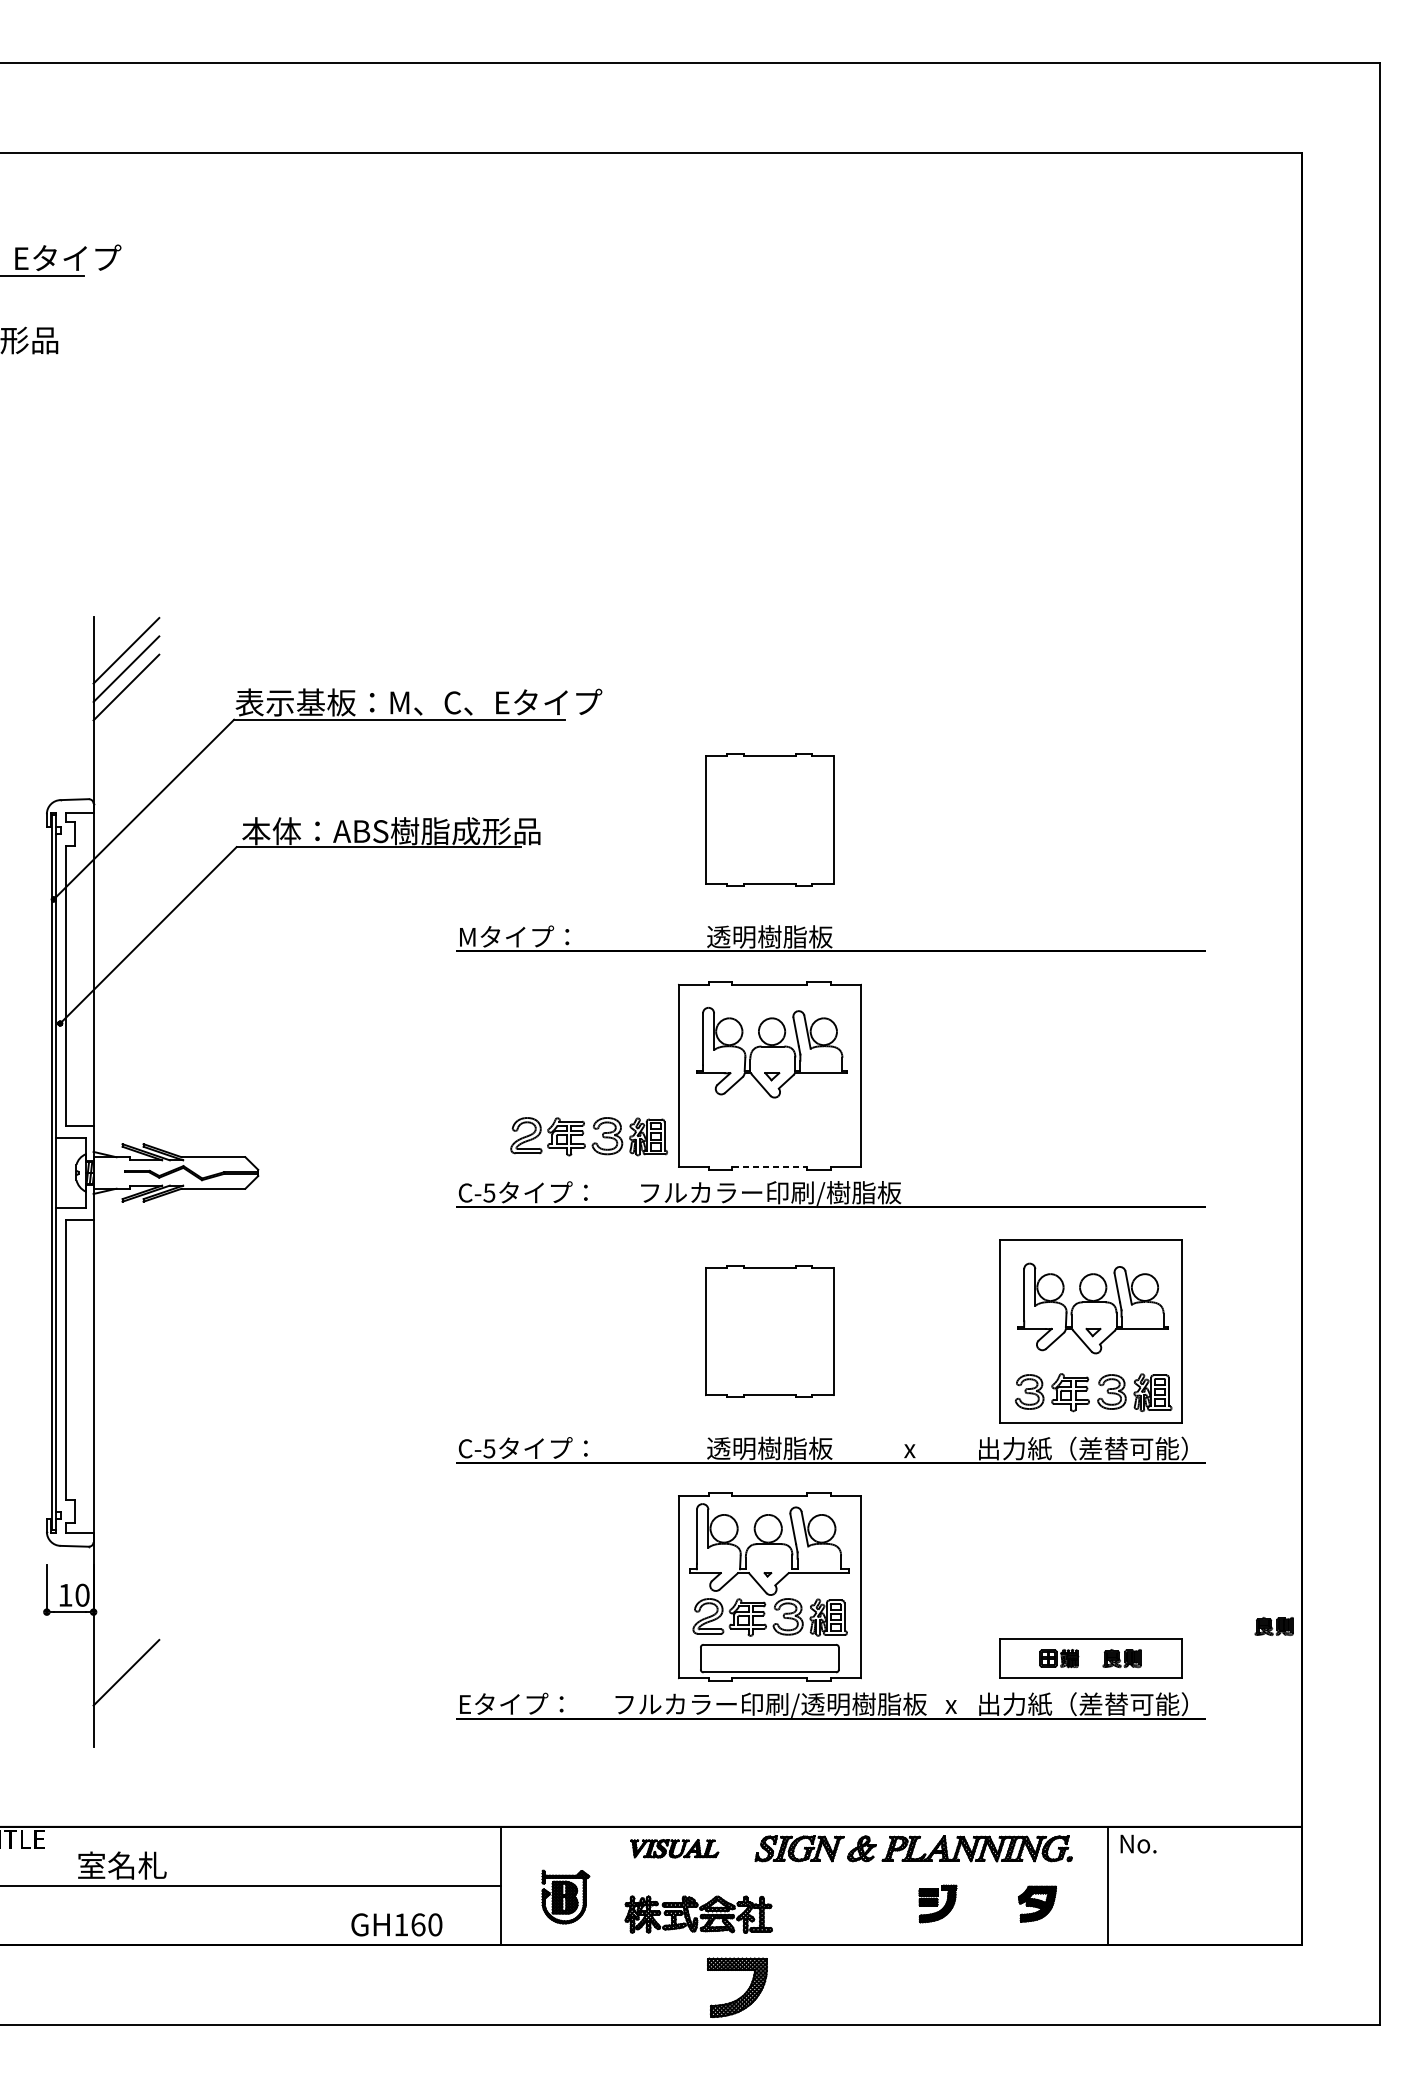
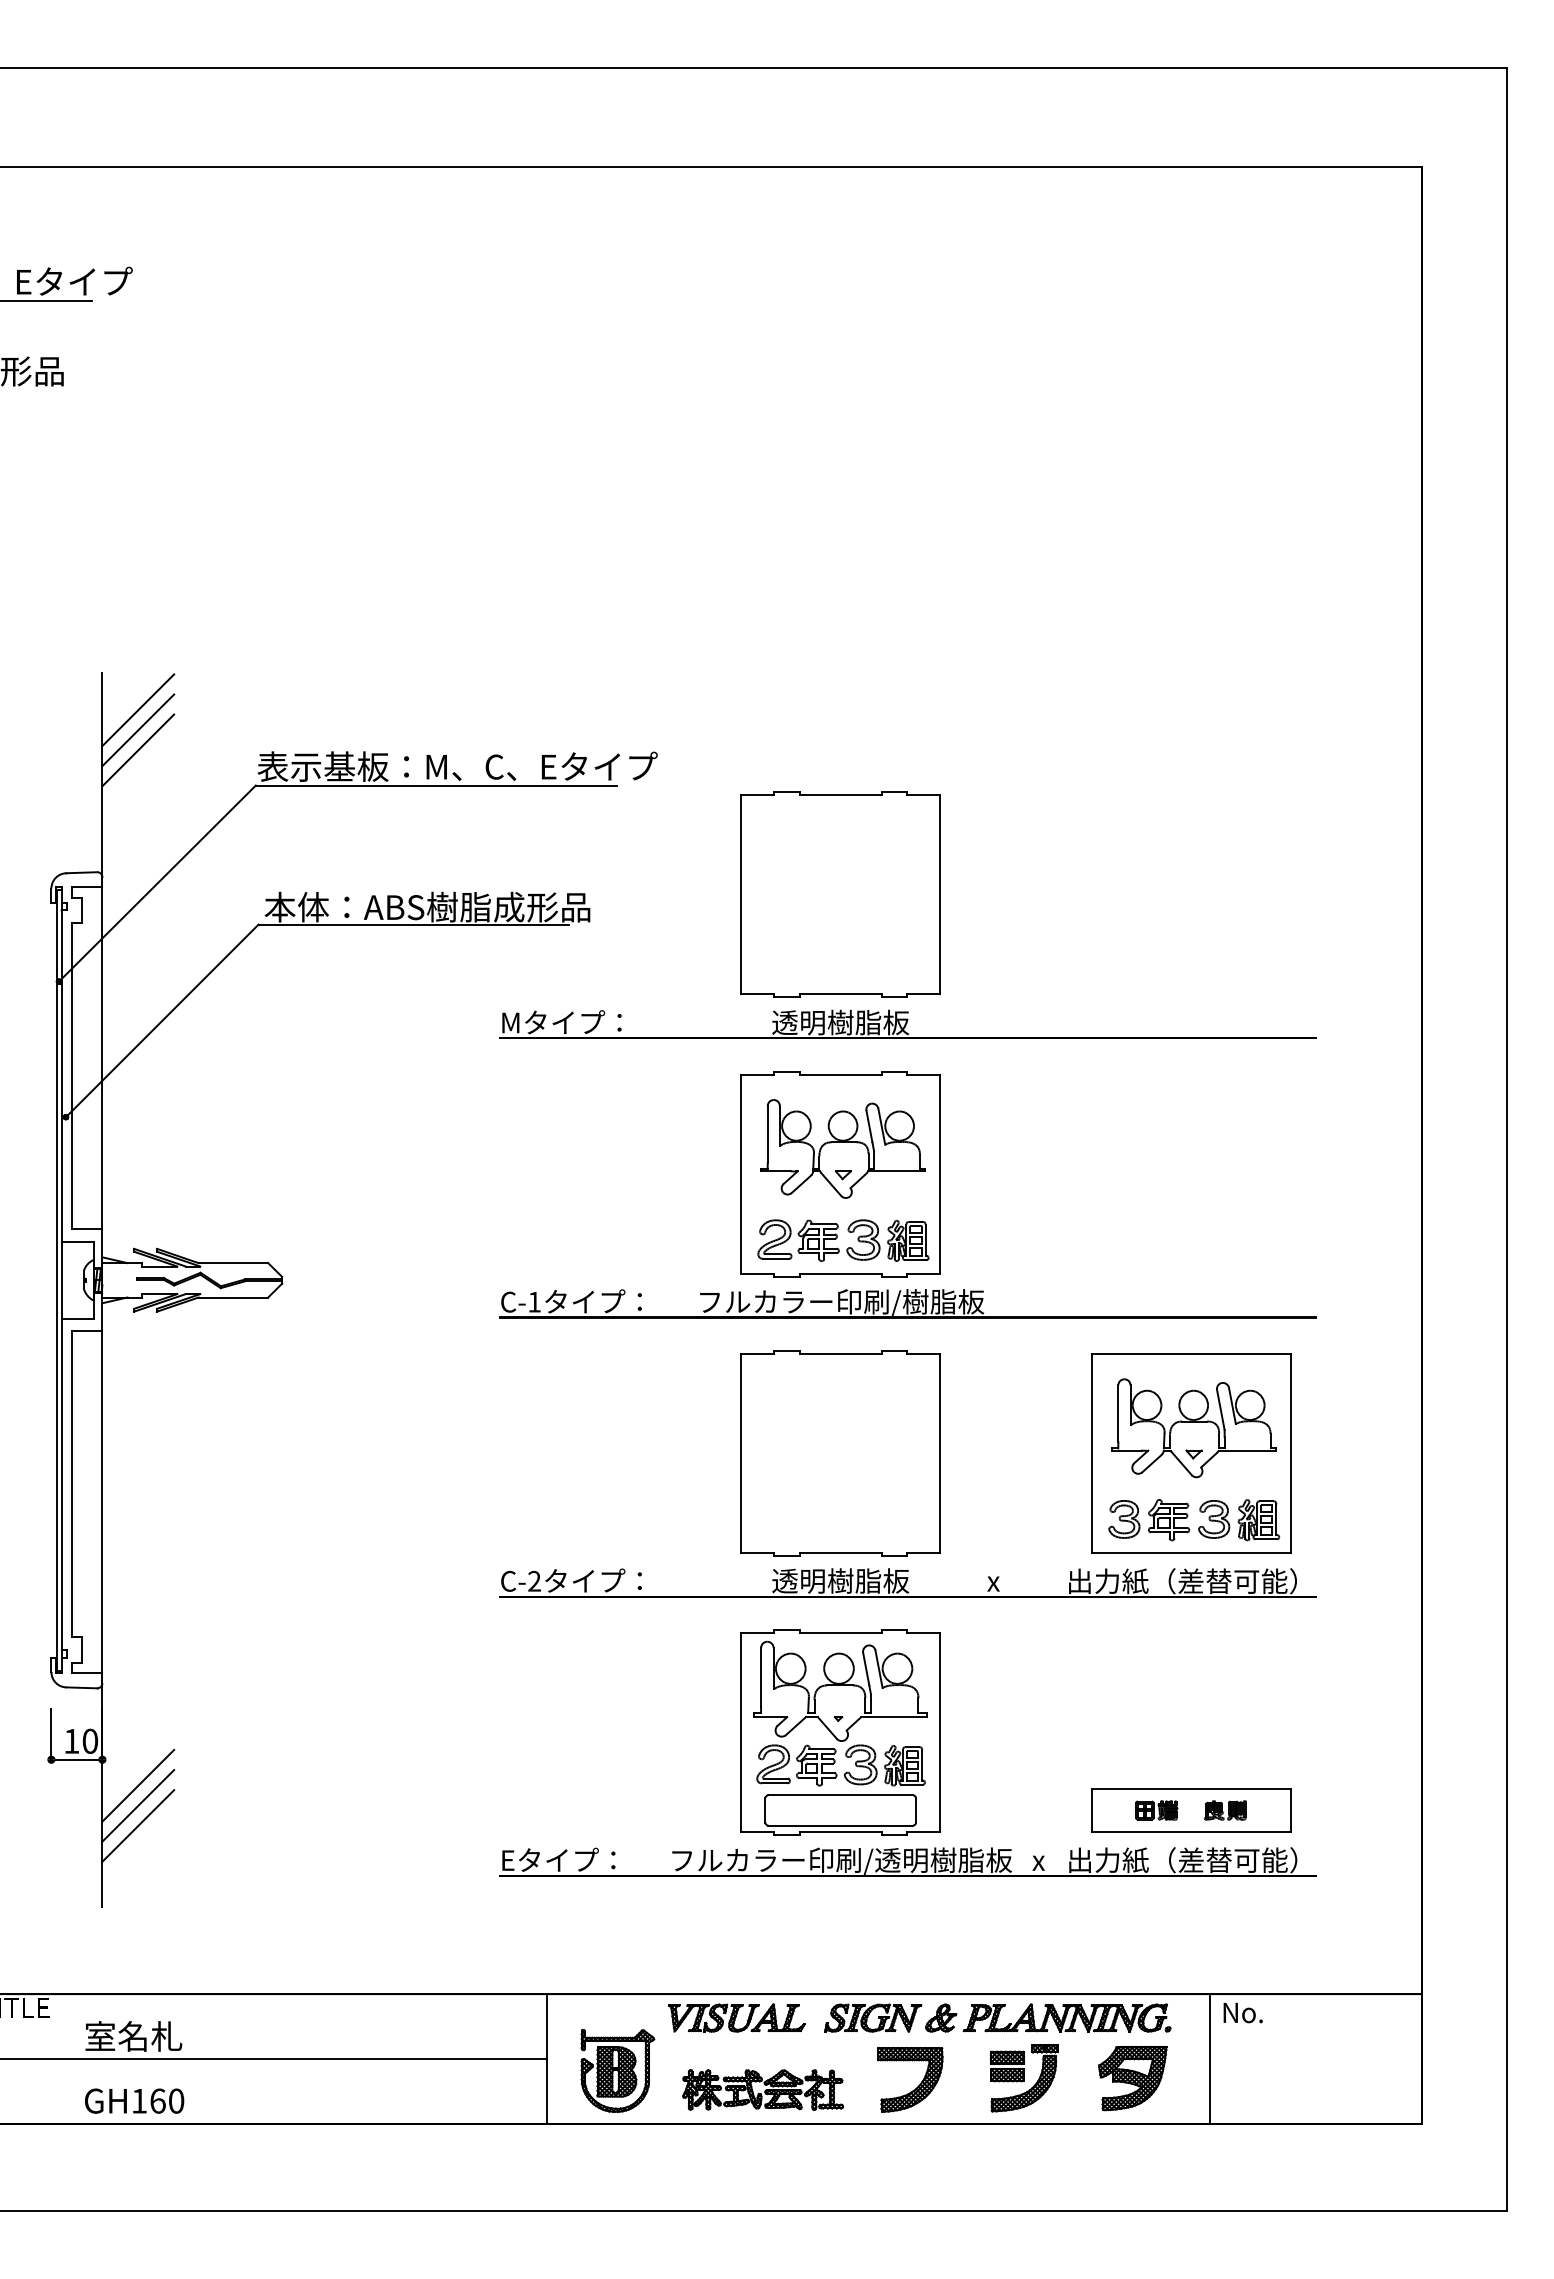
part: (769, 819) -> (840, 894), size x1.43
part: (583, 1134) -> (837, 1238), moved
line: (769, 1166) -> (840, 1273), dashed -> solid
text: (489, 1193) -> (534, 1302), C-5 -> C-1
part: (769, 1331) -> (840, 1453), size x1.43
text: (489, 1447) -> (534, 1580), C-5 -> C-2
part: (1274, 1626) -> (1391, 1775), removed
line: (126, 1635) -> (138, 1785), added
line: (126, 1654) -> (138, 1805), added
part: (674, 1848) -> (736, 2017), size x1.43
part: (565, 1896) -> (617, 2070), size x1.43
part: (937, 1904) -> (1023, 2078), size x1.67
part: (1037, 1904) -> (1132, 2078), size x1.67
text: (396, 1924) -> (134, 2100), moved
part: (744, 1993) -> (917, 2086), moved

